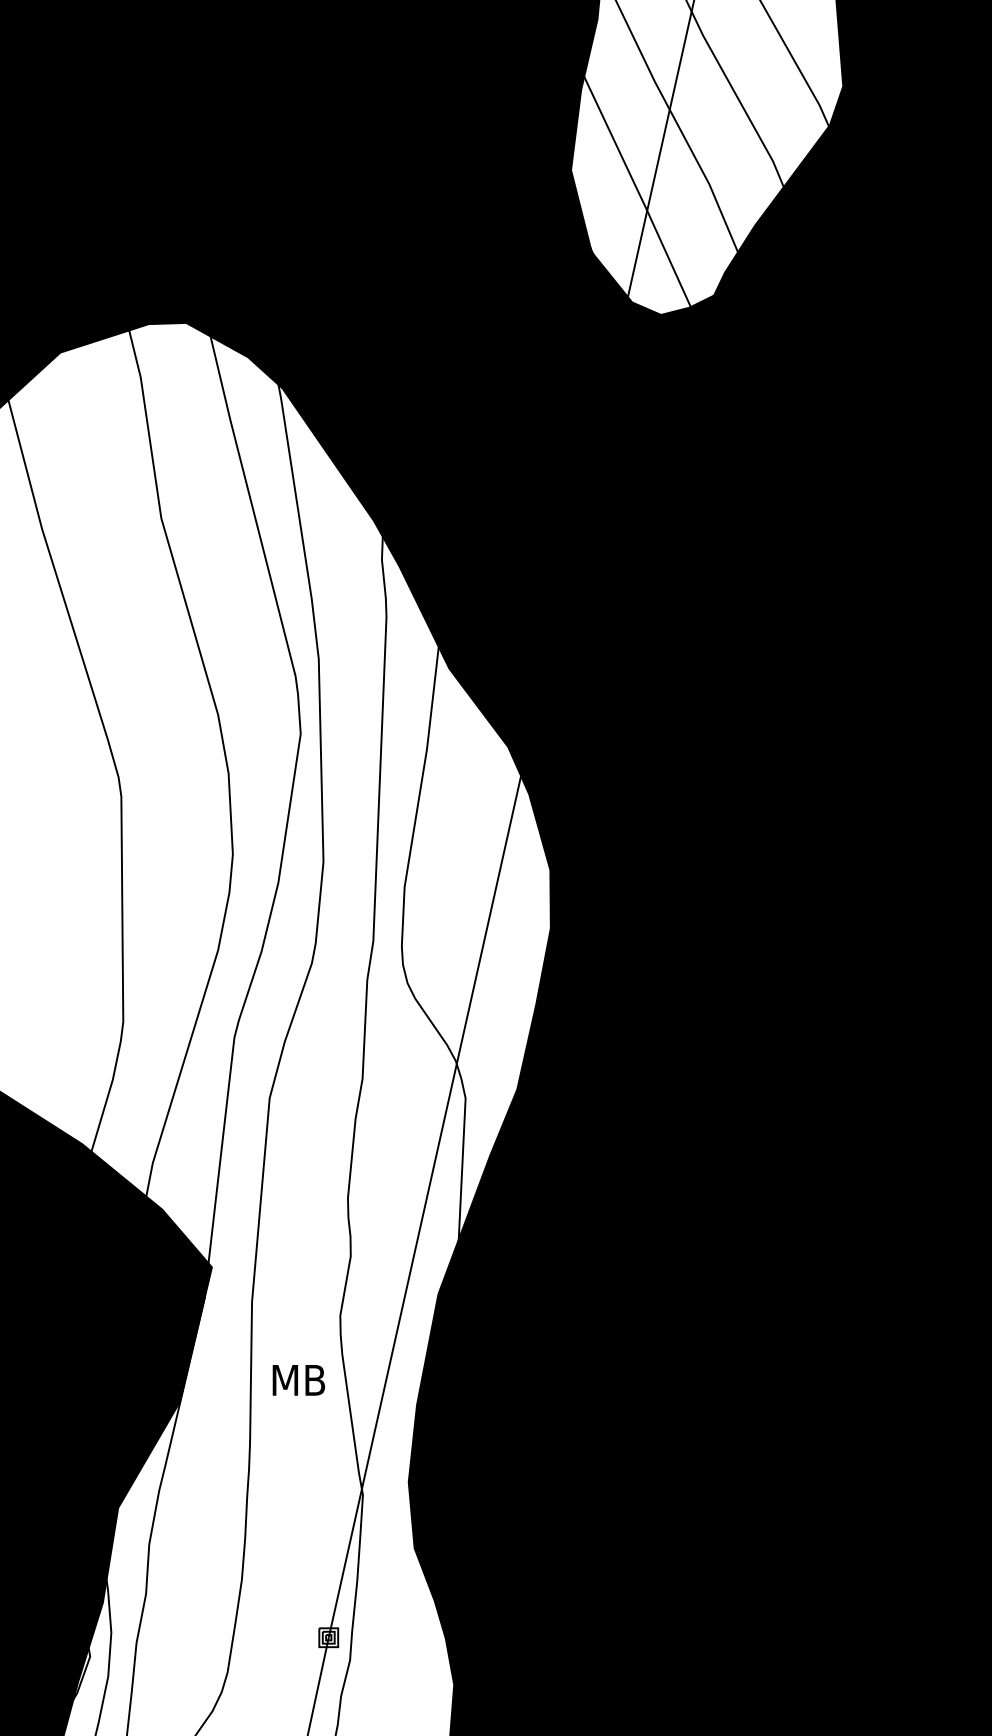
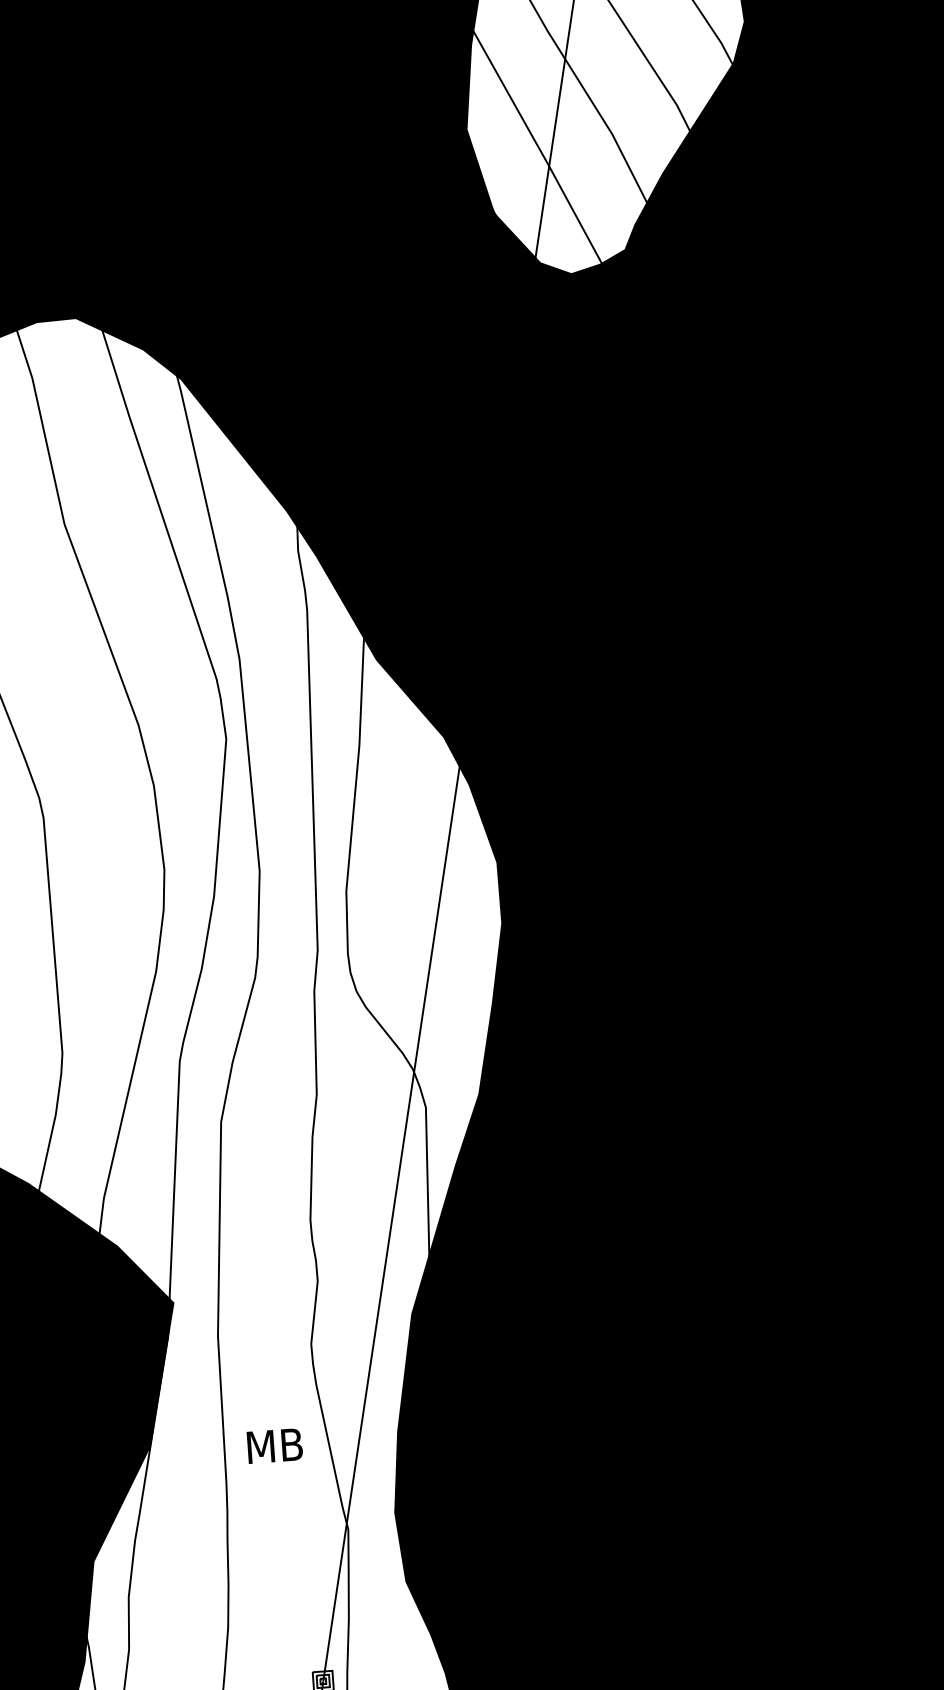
text: (298, 1380) -> (274, 1446), moved

